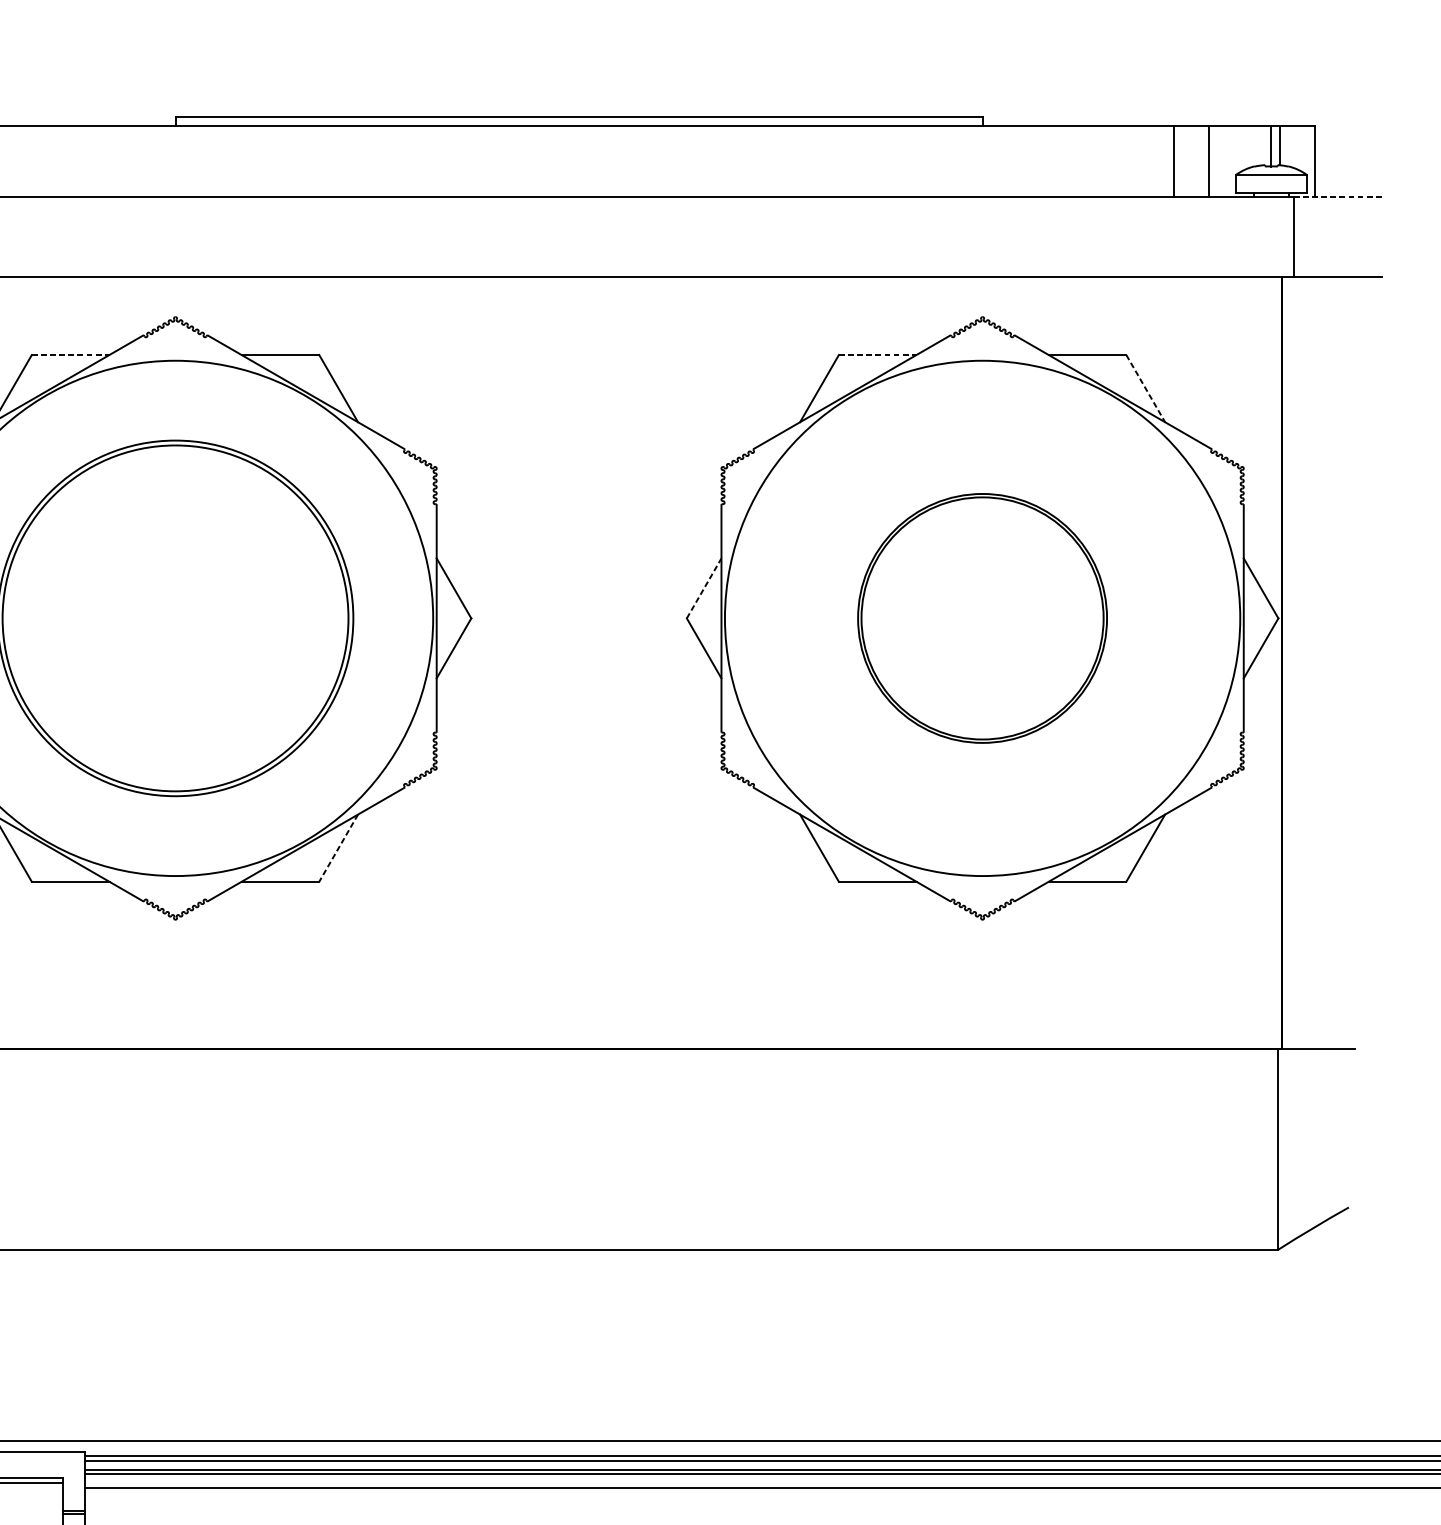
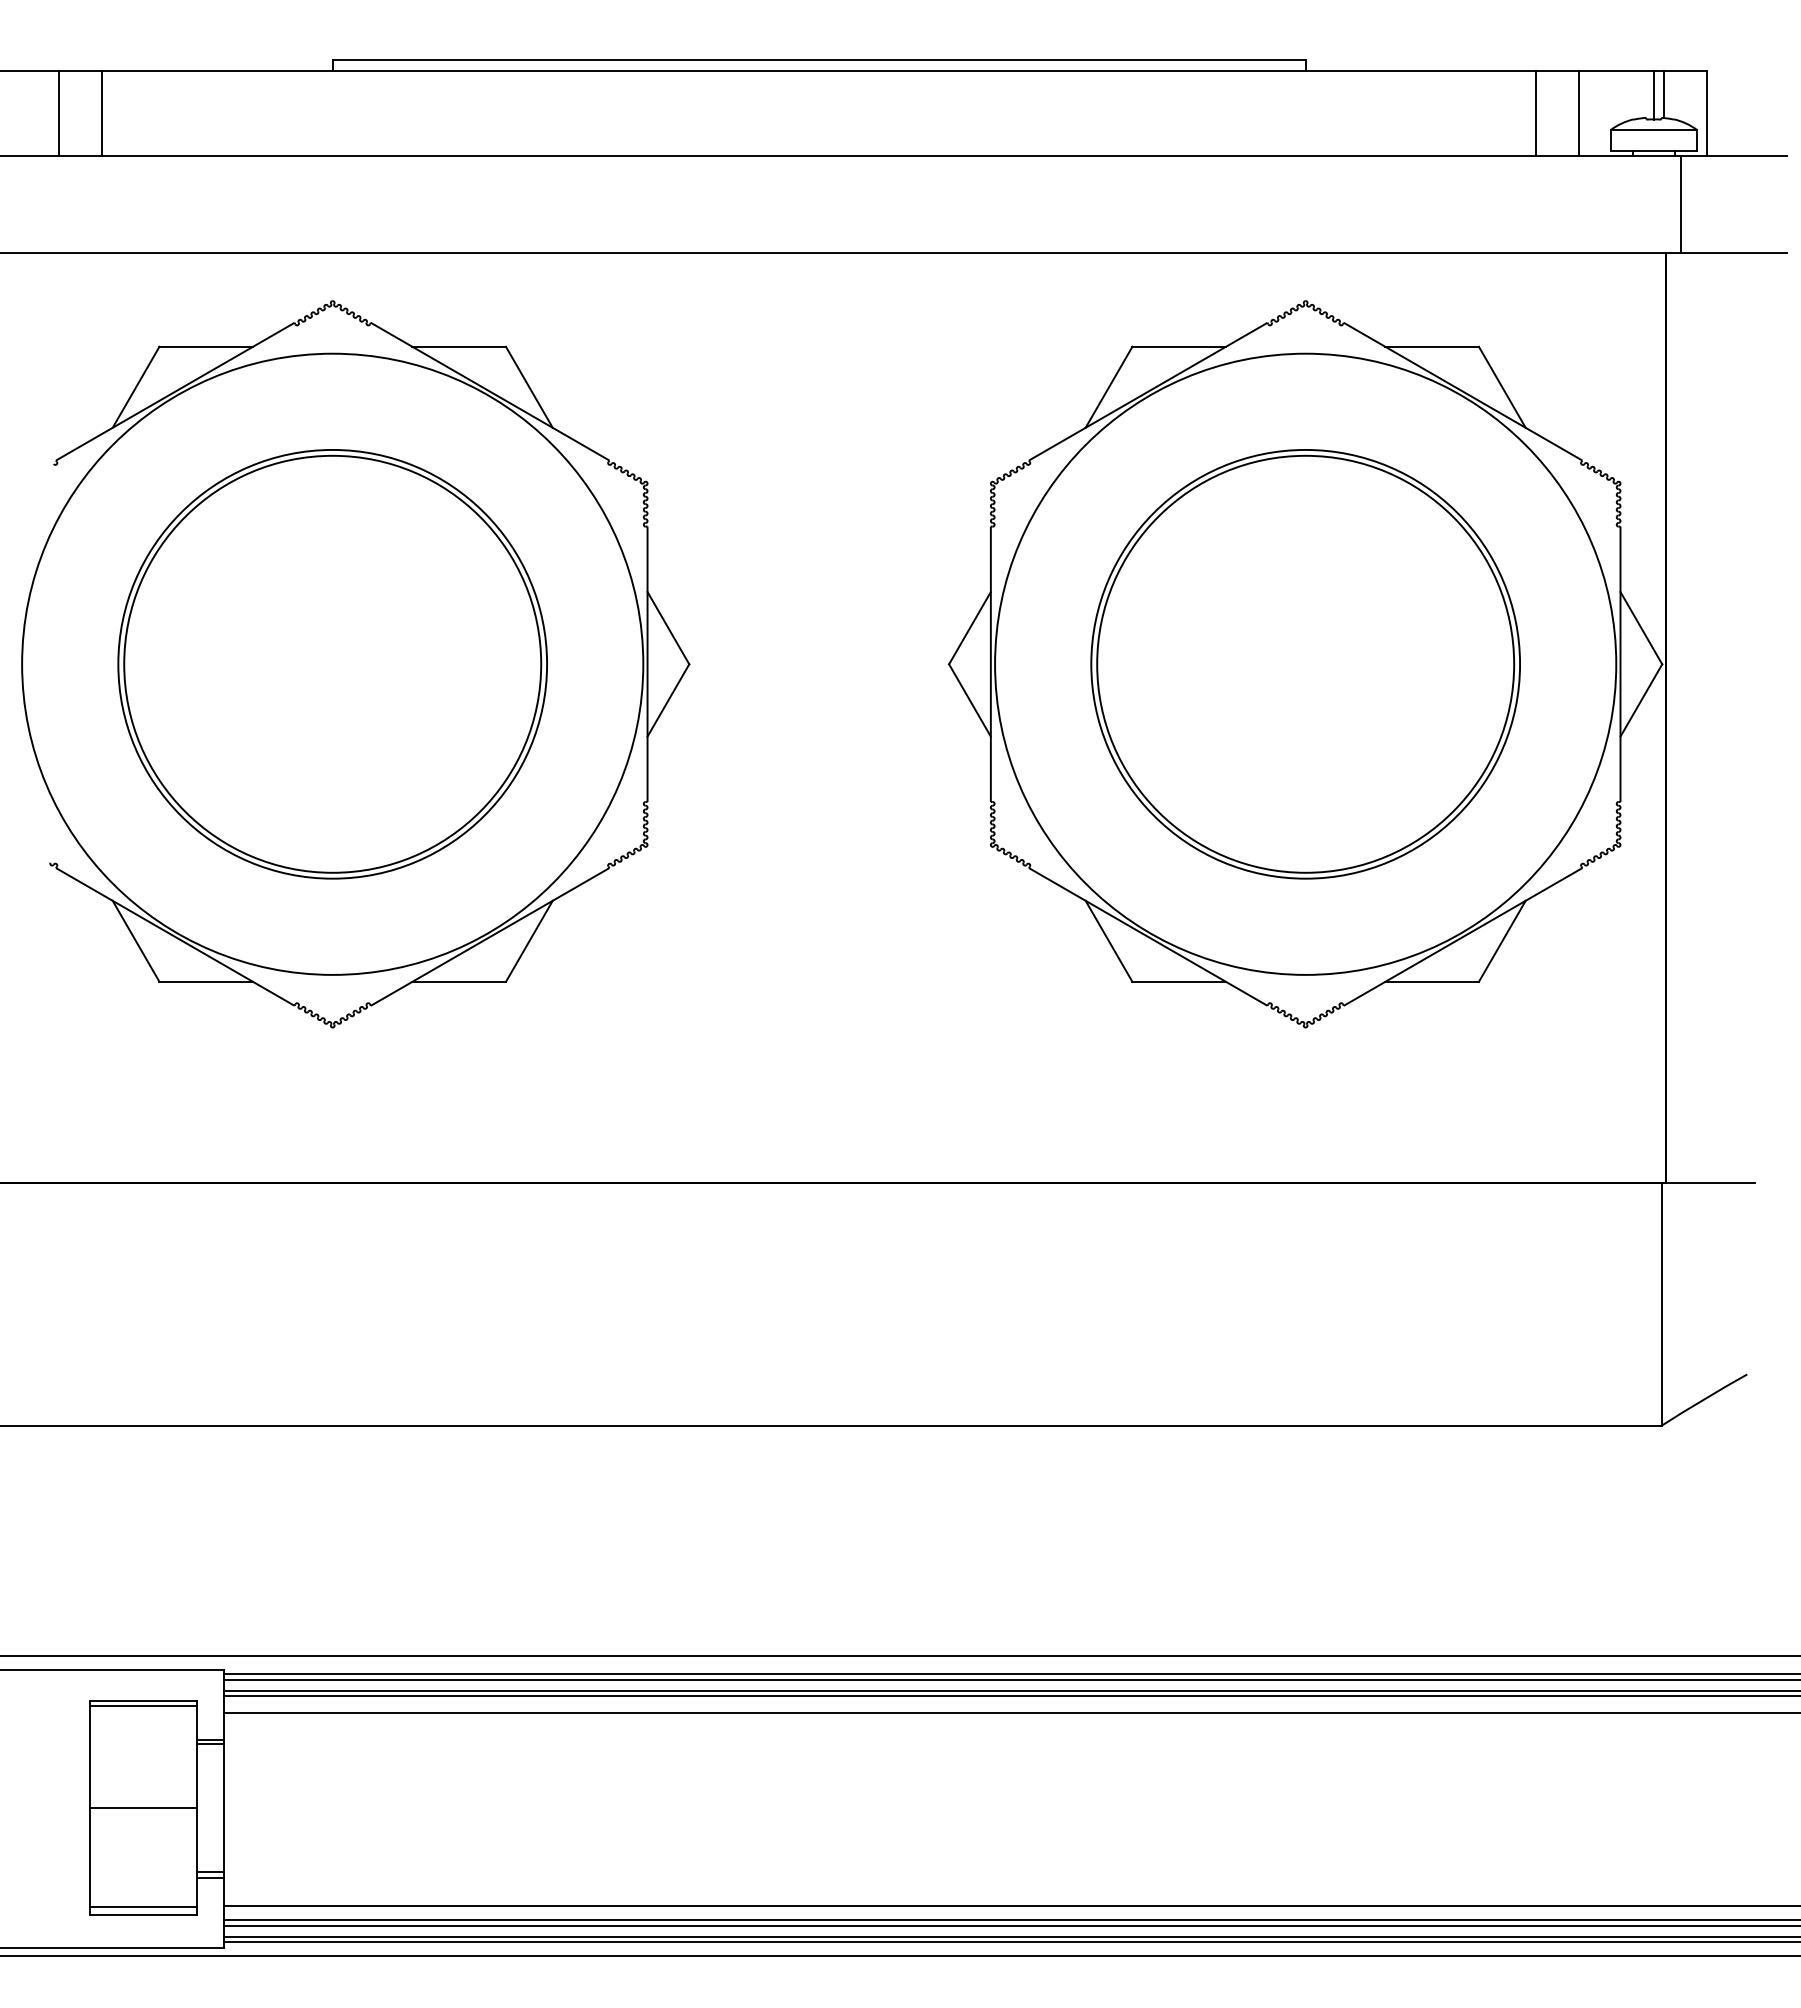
line: (1337, 197) -> (1733, 156), dashed -> solid
line: (70, 354) -> (206, 346), dashed -> solid
line: (877, 354) -> (1179, 346), dashed -> solid
line: (1145, 388) -> (1502, 387), dashed -> solid
line: (703, 588) -> (969, 628), dashed -> solid
part: (982, 618) -> (1305, 664), size x1.43
line: (338, 848) -> (529, 941), dashed -> solid

